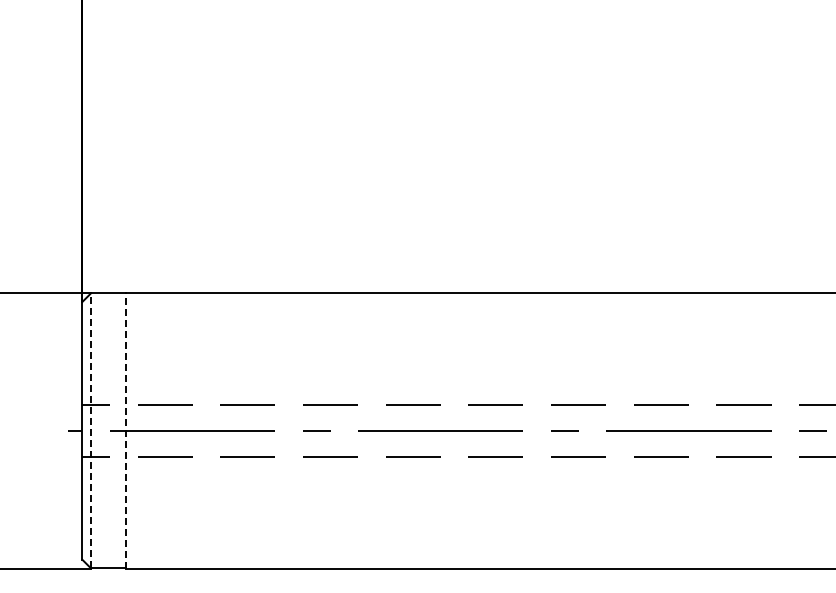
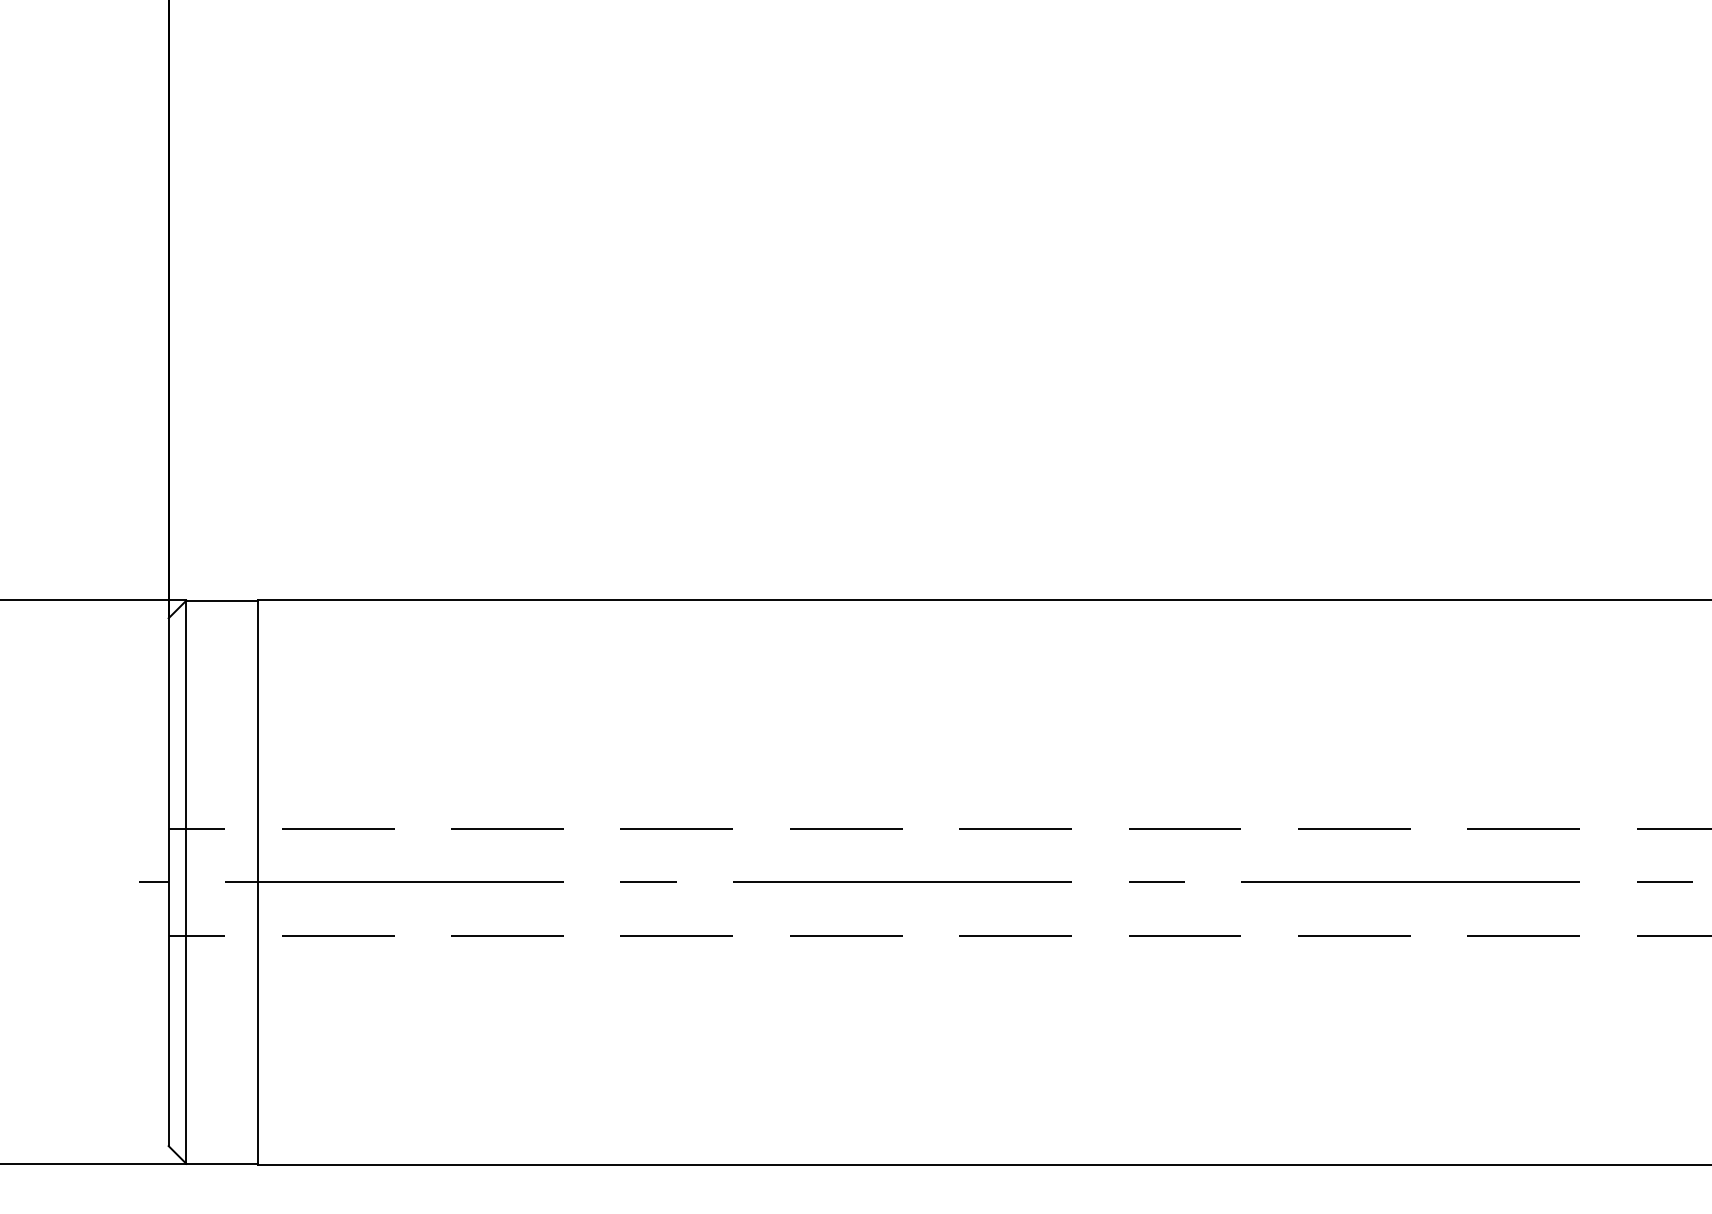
line: (91, 430) -> (187, 881), dashed -> solid
line: (125, 430) -> (256, 881), dashed -> solid

